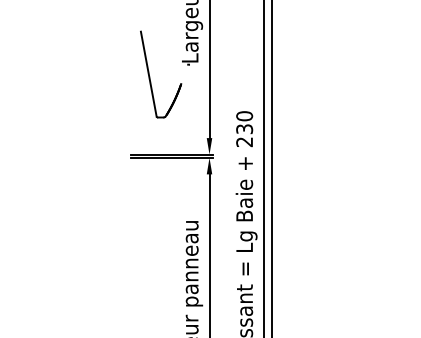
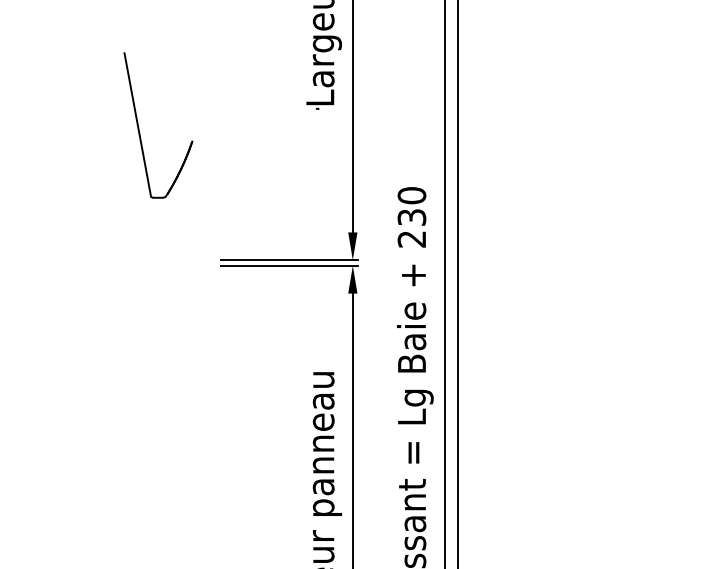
part: (150, 76) -> (140, 128), moved

